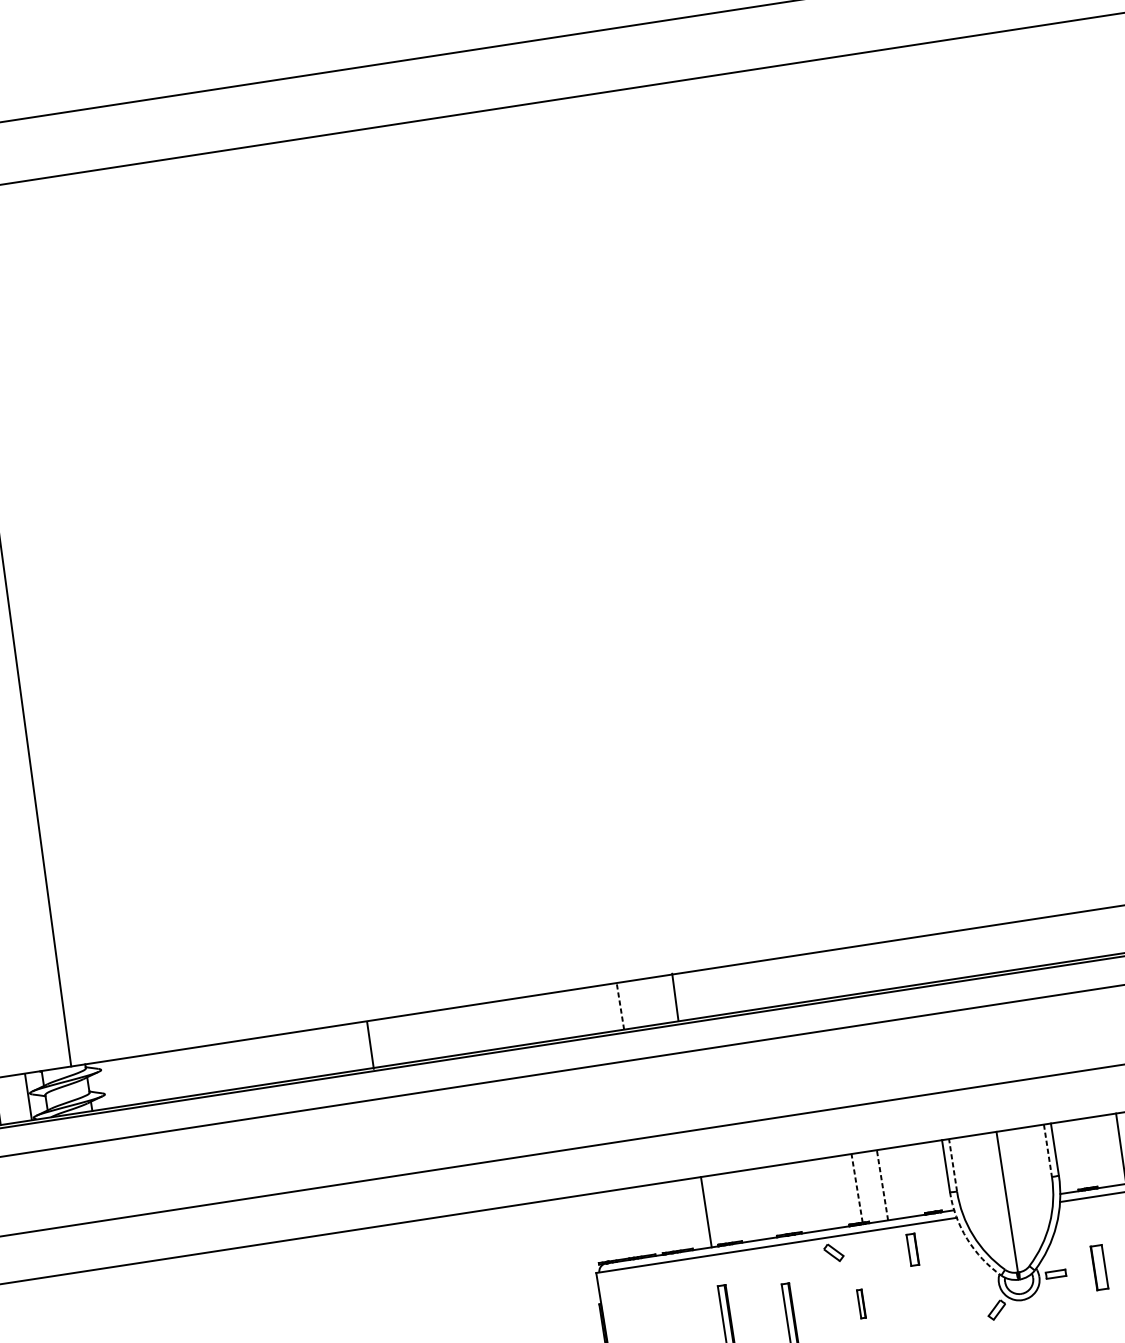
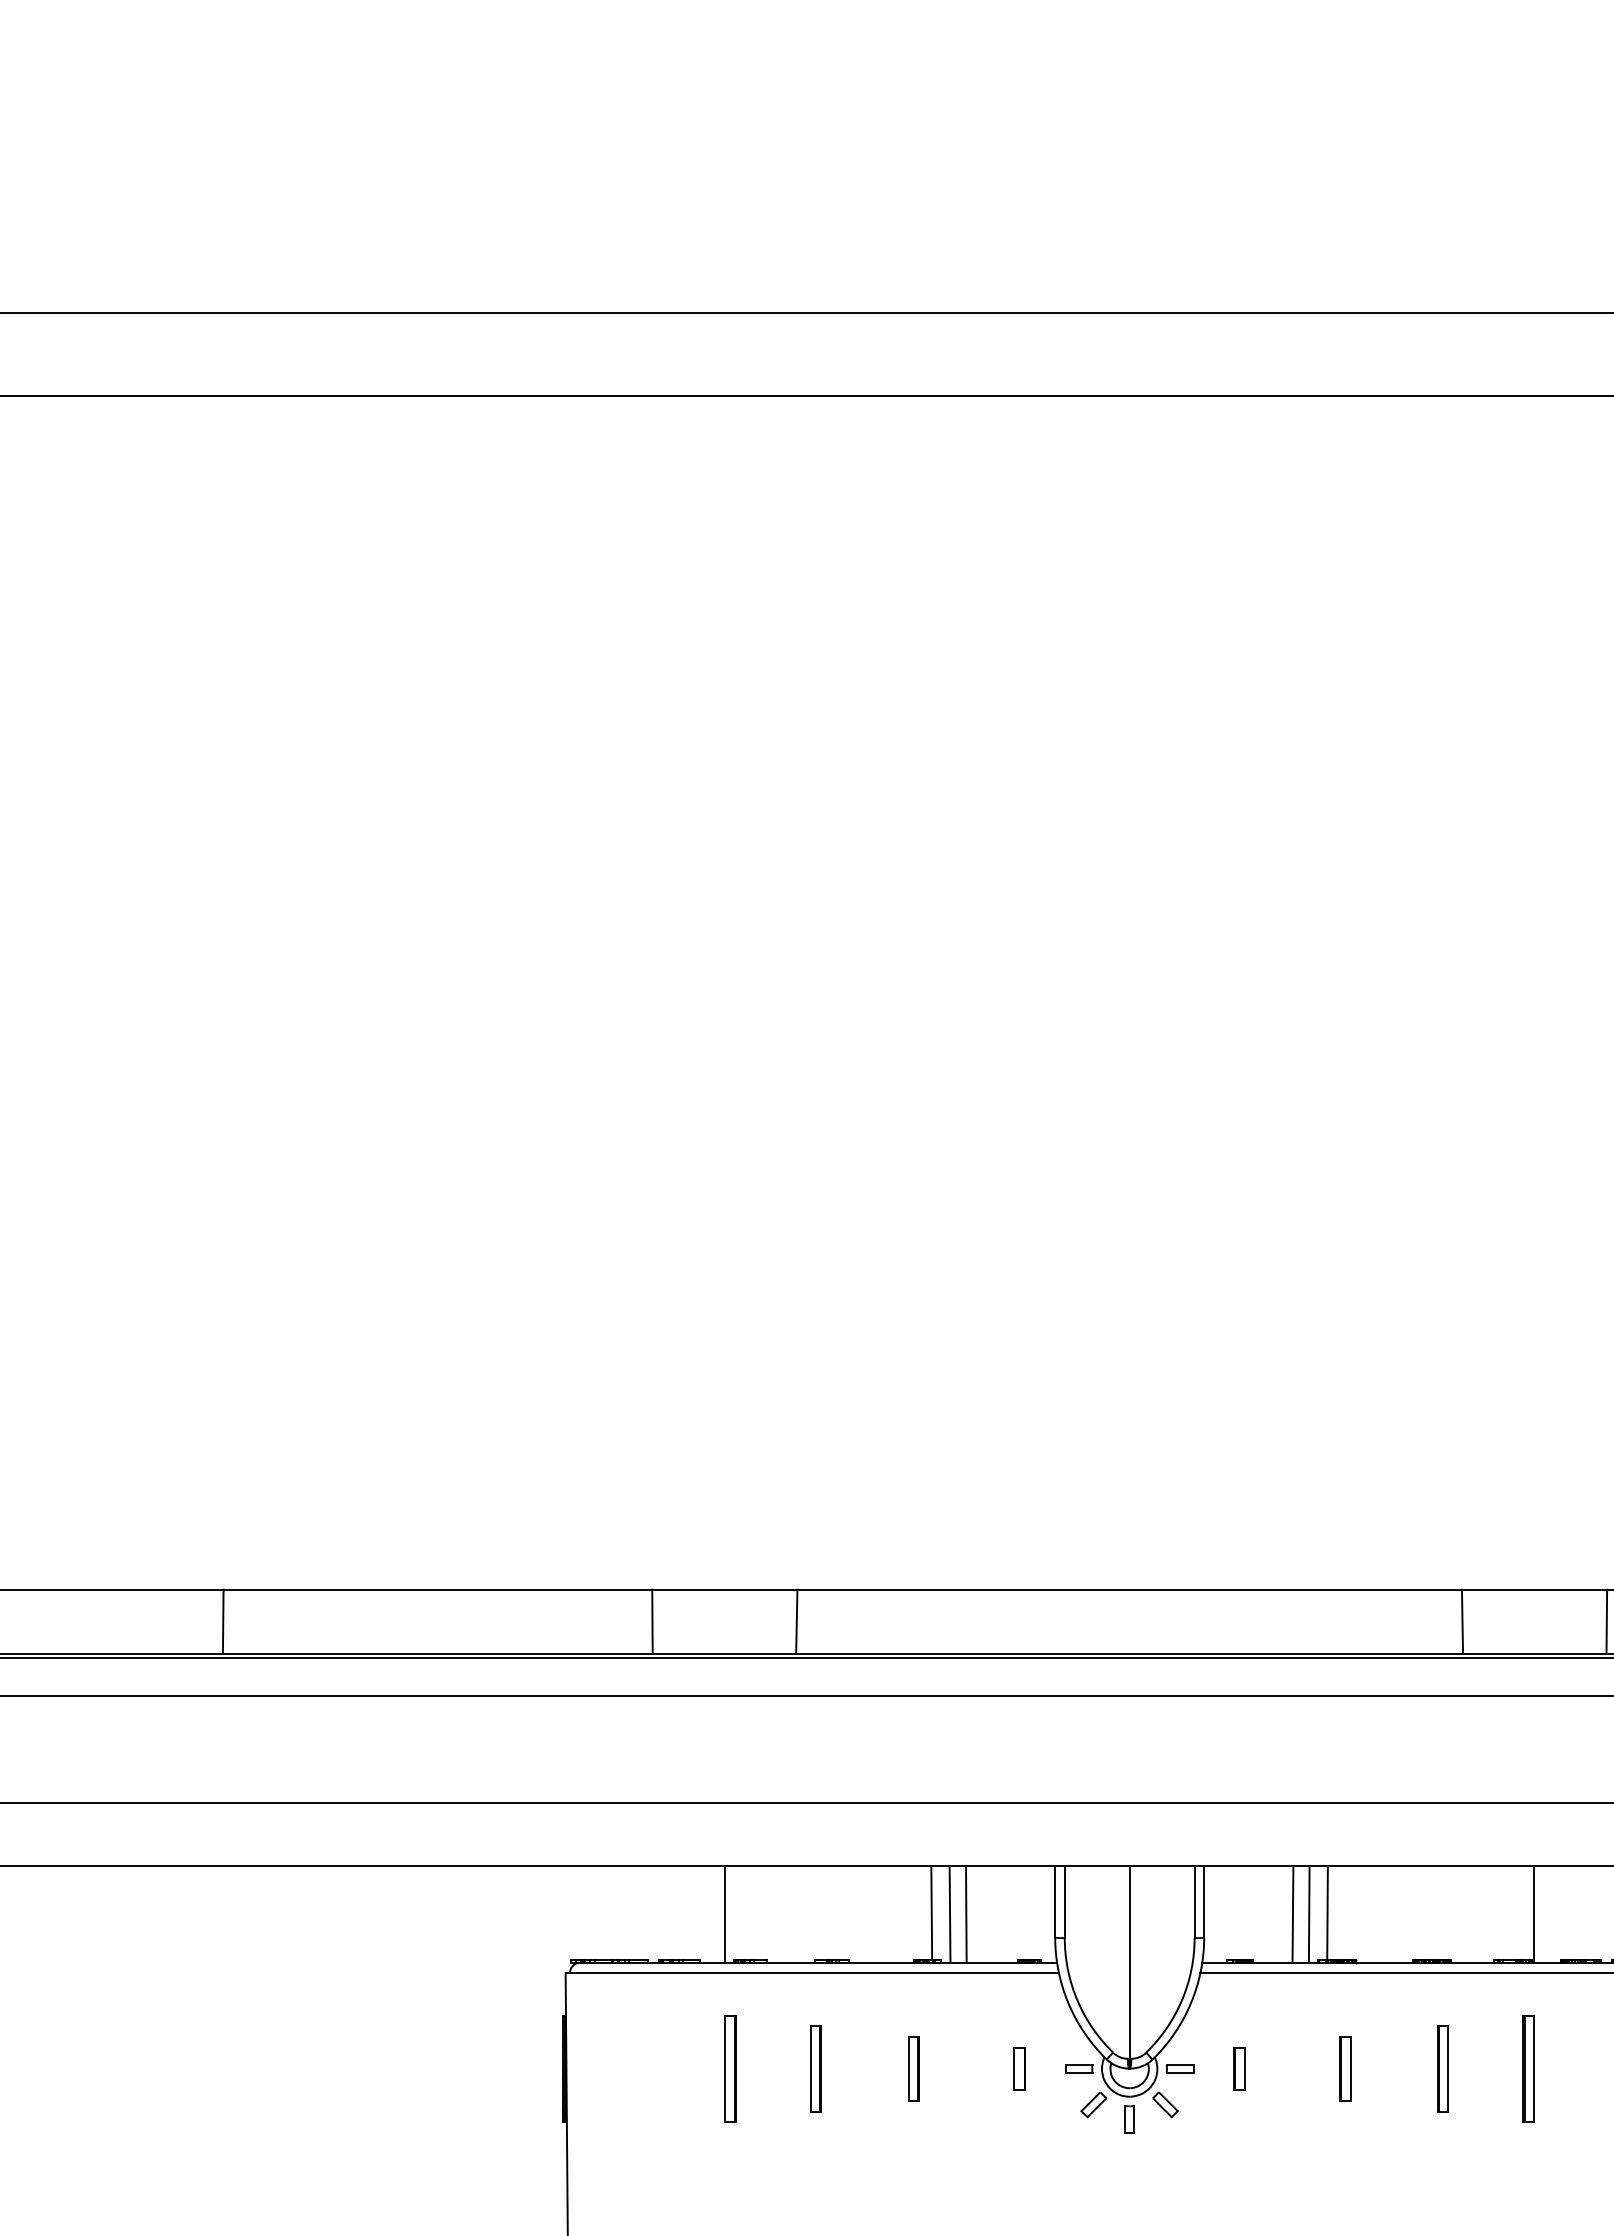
line: (675, 997) -> (796, 1621), moved
line: (620, 1006) -> (652, 1621), dashed -> solid
line: (369, 1045) -> (222, 1621), moved
line: (1047, 1150) -> (1194, 1902), dashed -> solid
line: (952, 1165) -> (1064, 1902), dashed -> solid
line: (882, 1184) -> (966, 1913), dashed -> solid
line: (856, 1187) -> (931, 1912), dashed -> solid
line: (870, 1187) -> (949, 1914), added
arc: (967, 1238) -> (1068, 2003), dashed -> solid
part: (912, 1249) -> (1019, 2068), moved
part: (833, 1252) -> (1165, 2104), moved
part: (1099, 1267) -> (1239, 2068), size x0.71
part: (982, 1285) -> (1079, 2068), added
part: (861, 1303) -> (913, 2068), size x1.67
part: (1024, 1316) -> (1129, 2119), added

